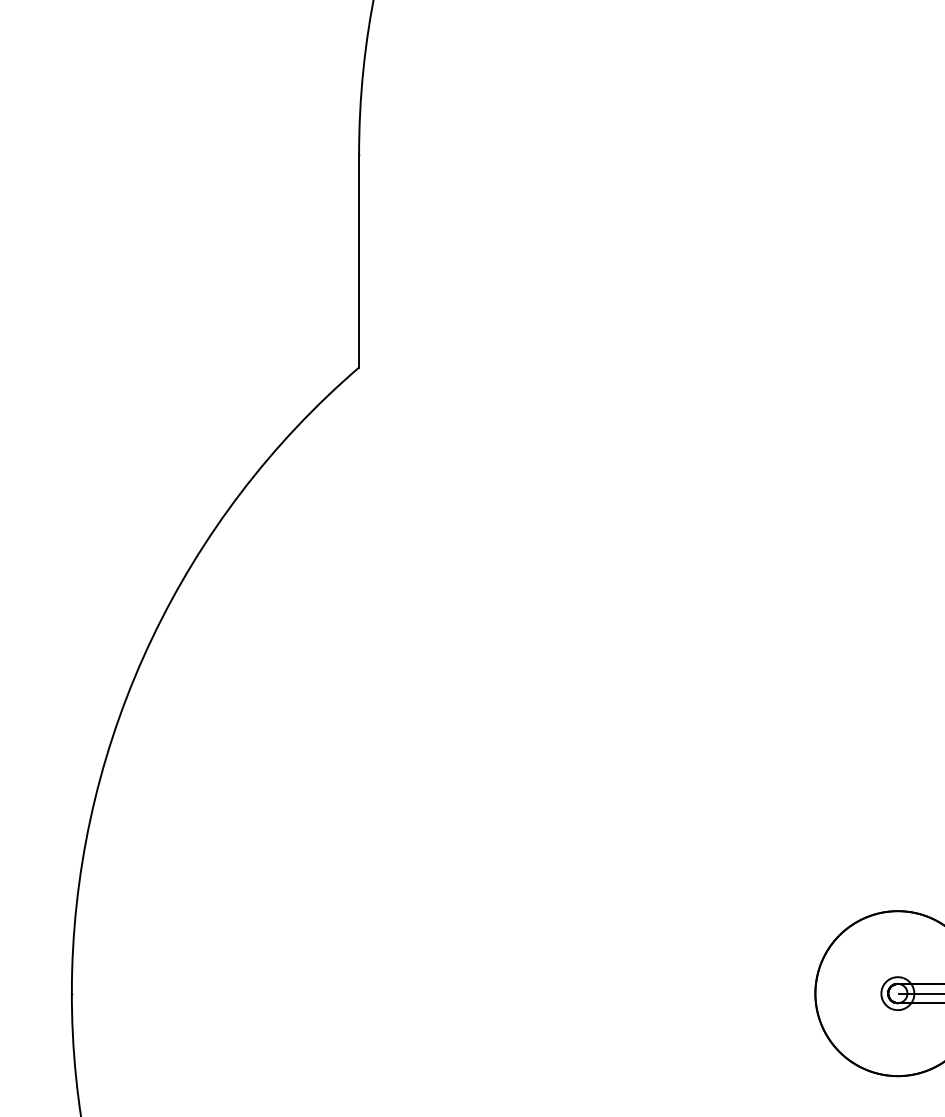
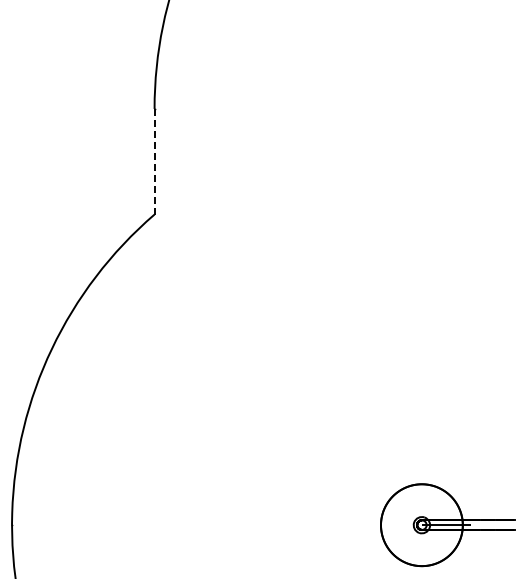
line: (358, 260) -> (154, 161), solid -> dashed

